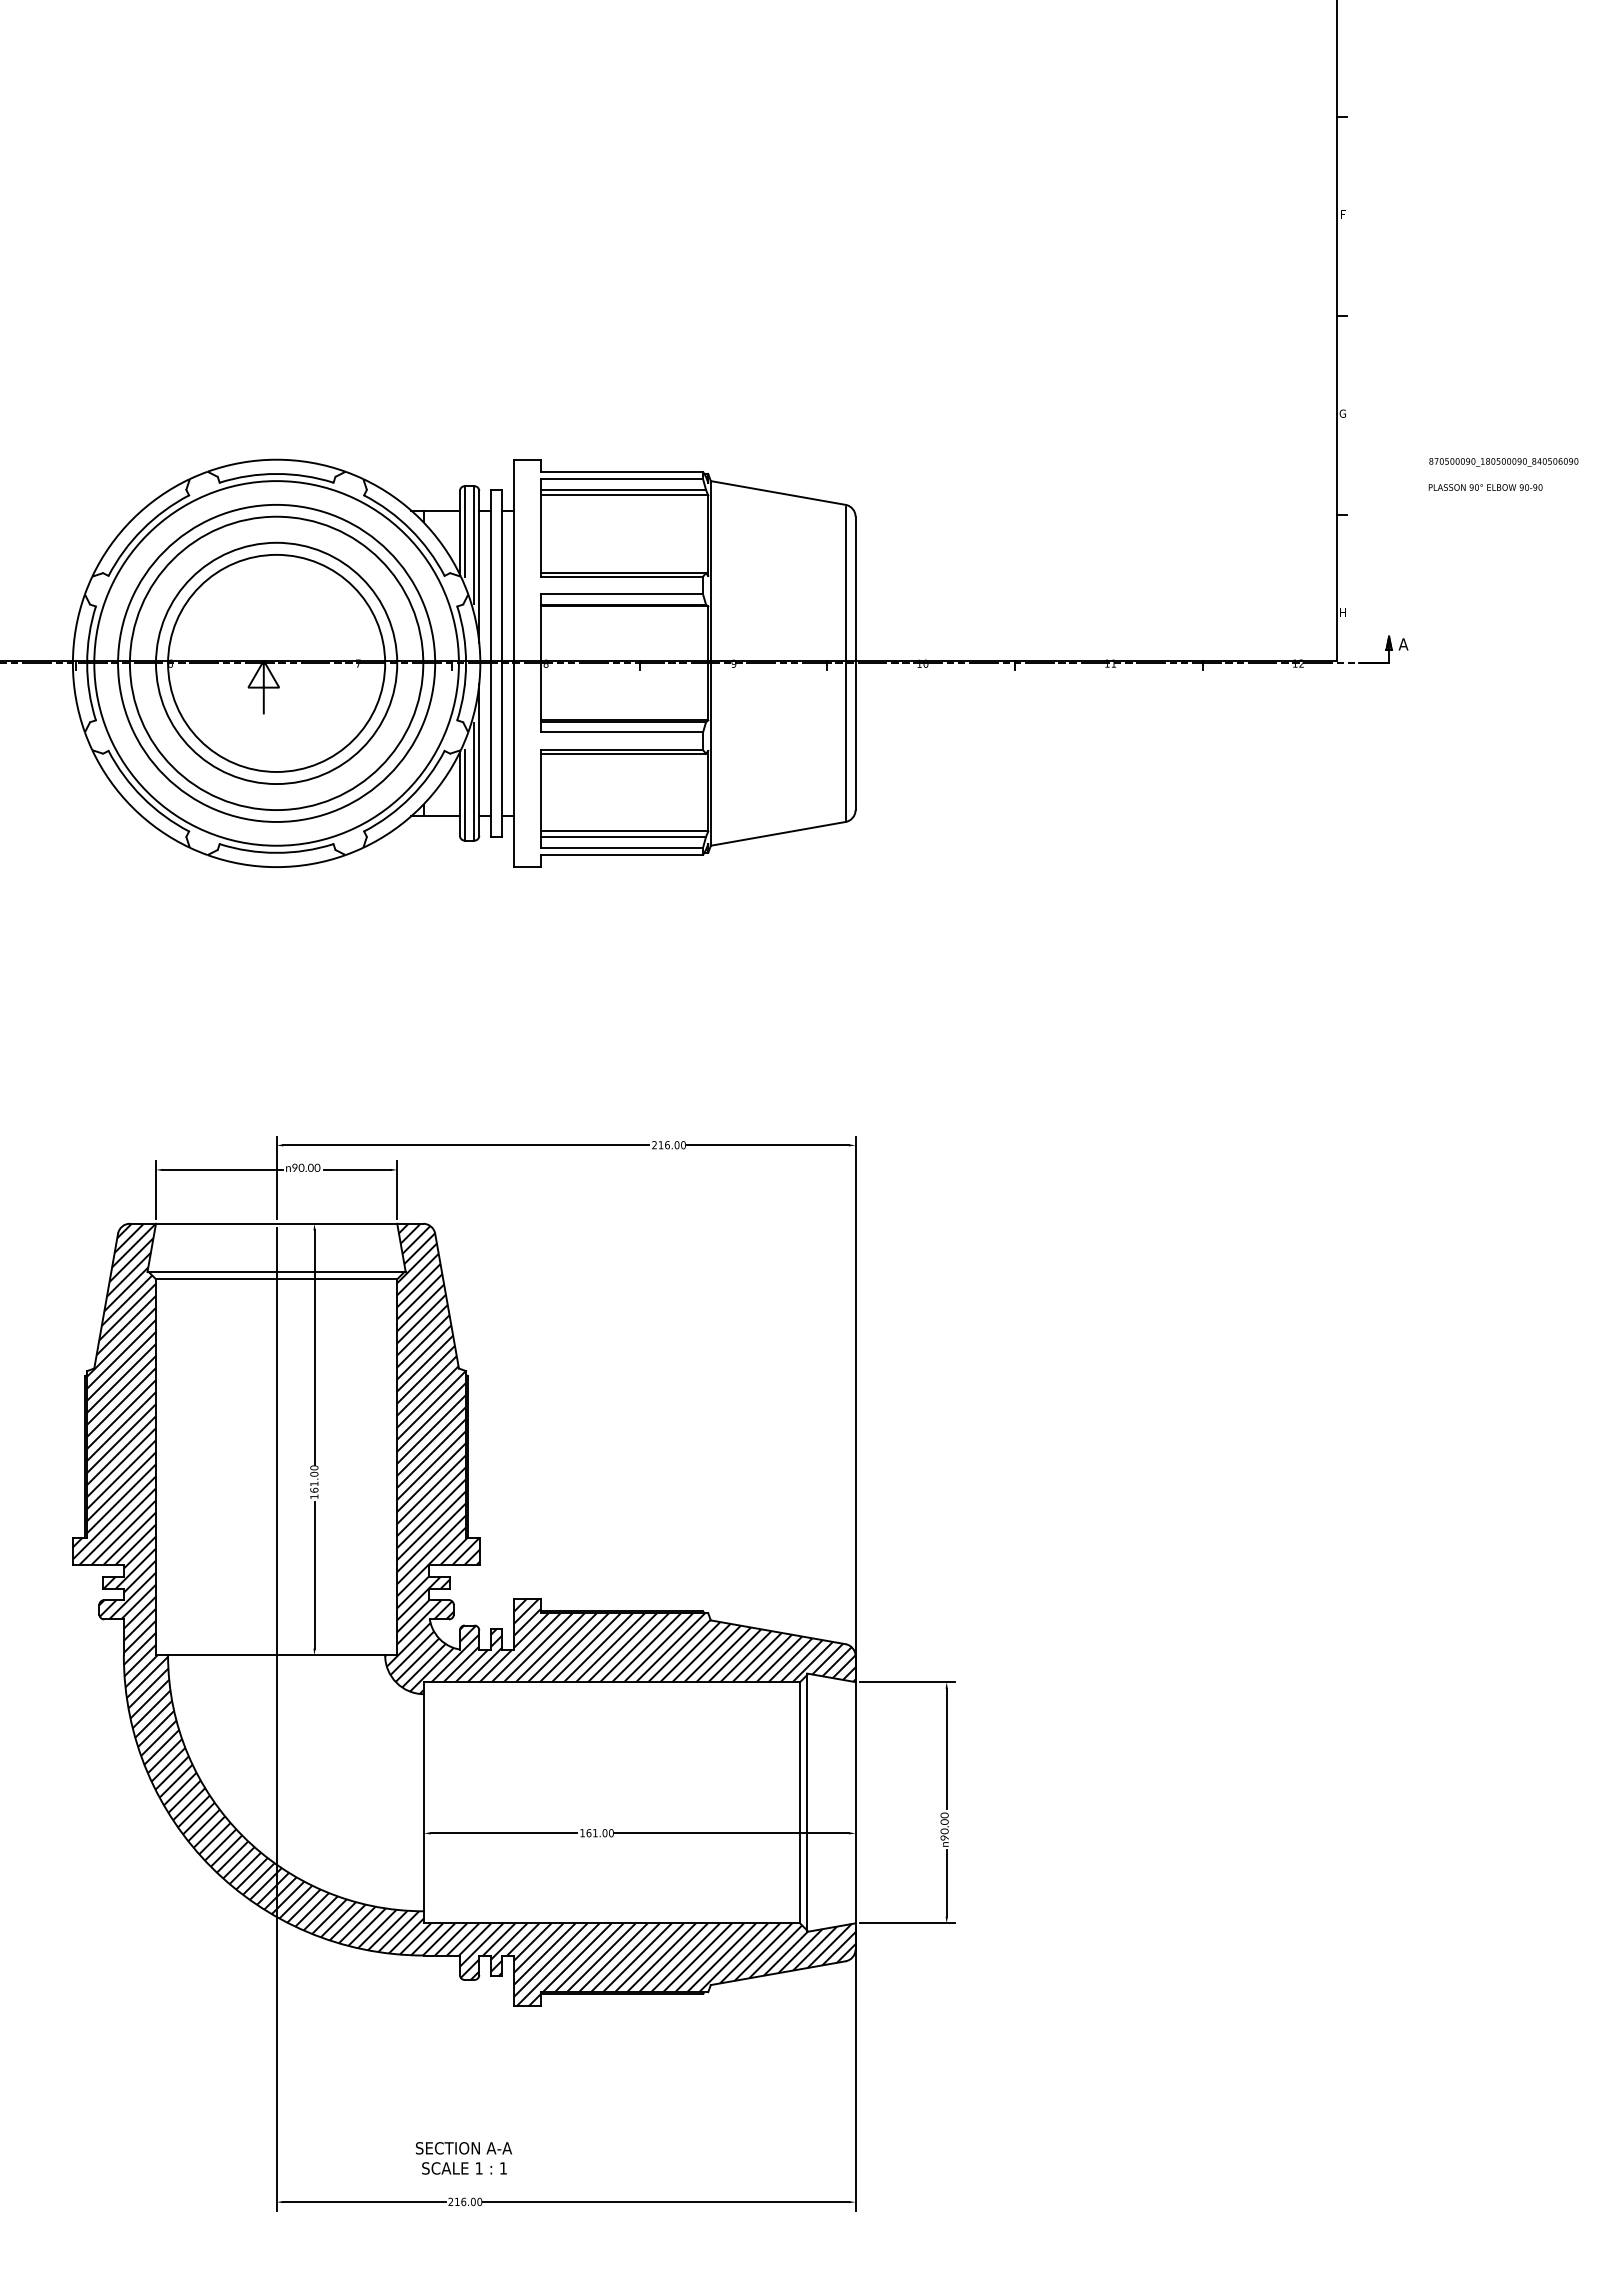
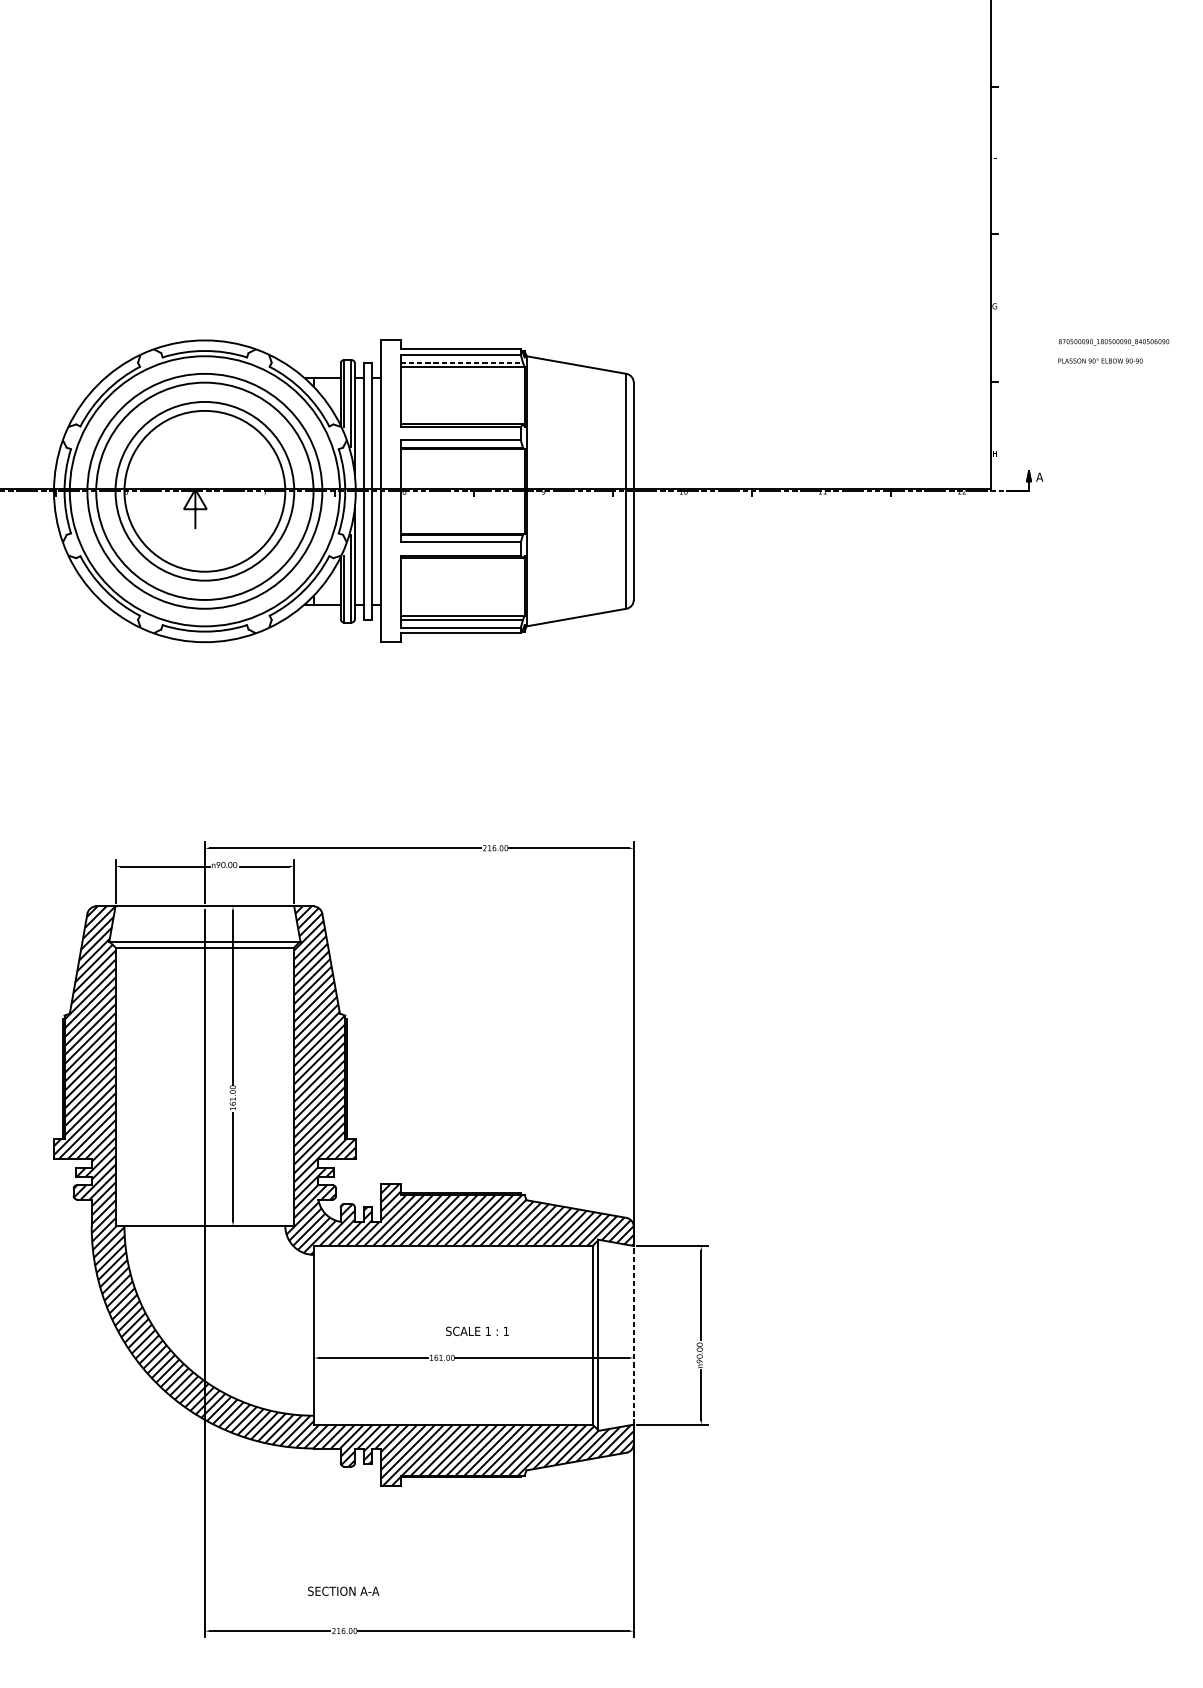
line: (624, 489) -> (462, 362), solid -> dashed
line: (855, 1802) -> (633, 1335), solid -> dashed
text: (464, 2168) -> (477, 1331), moved

